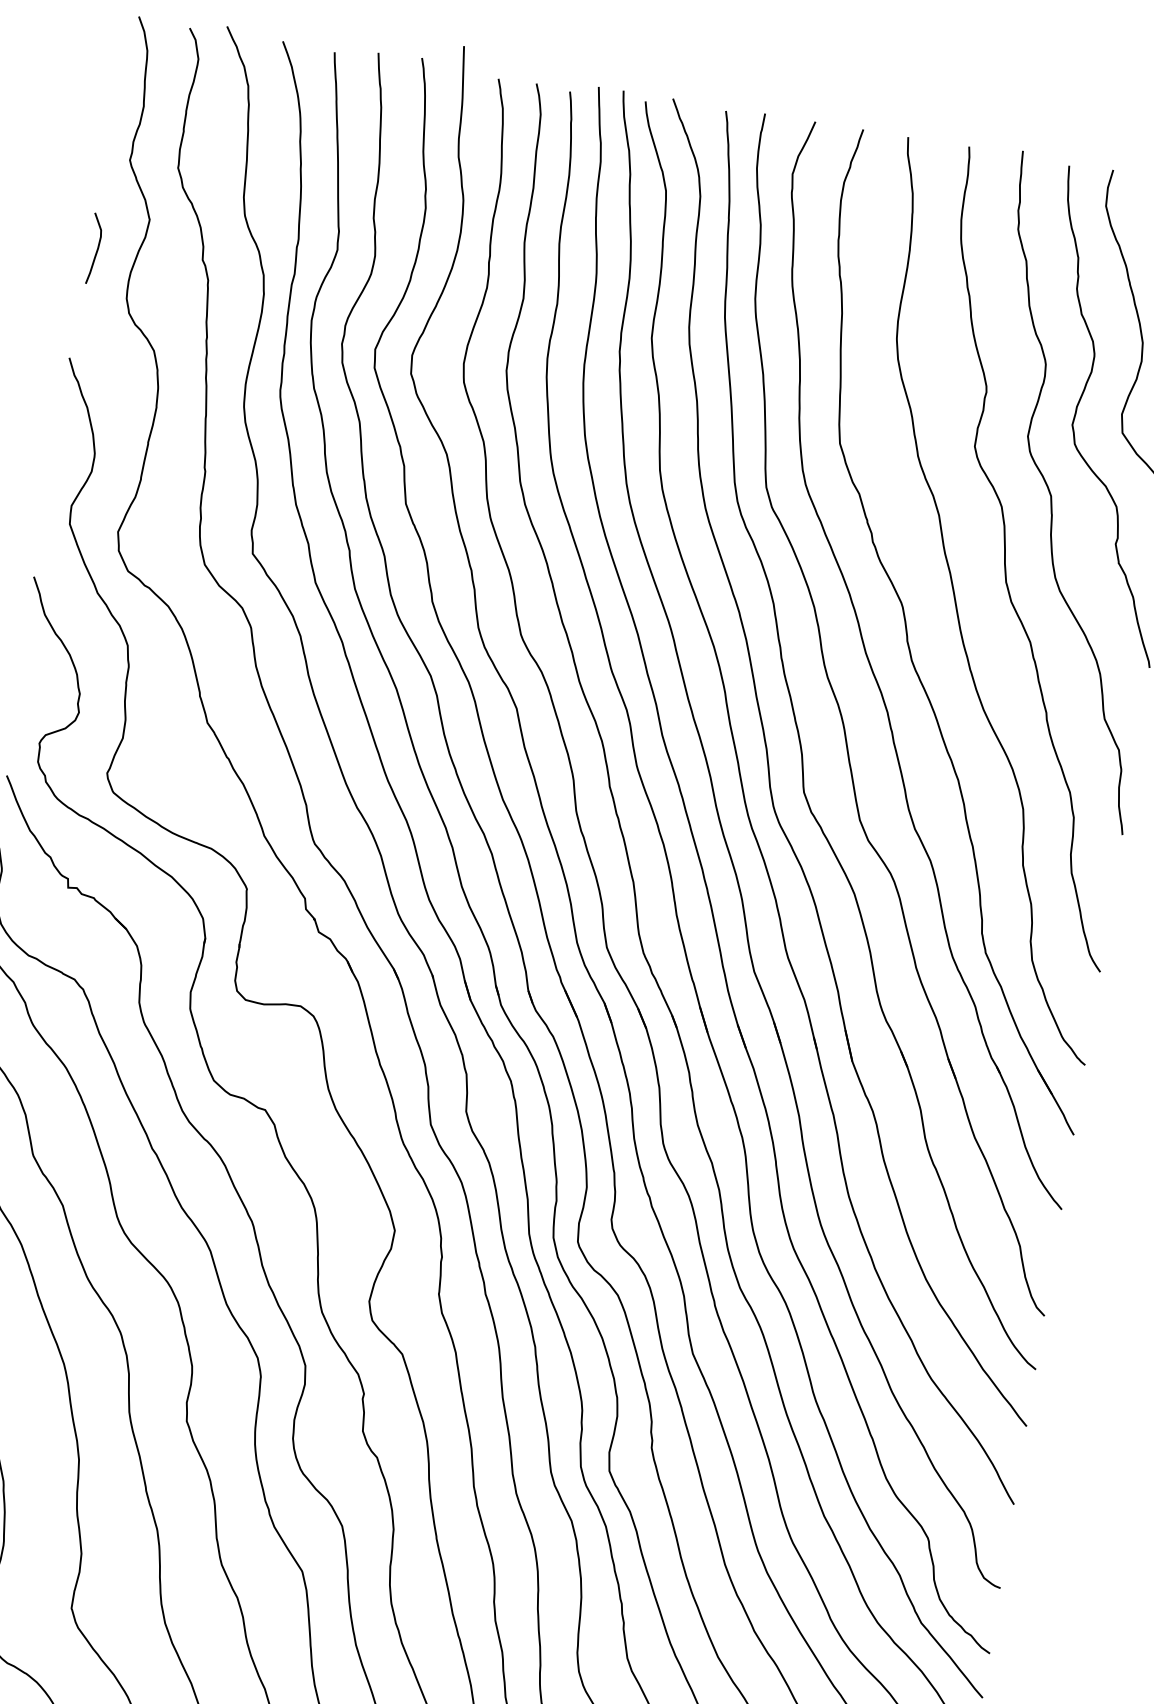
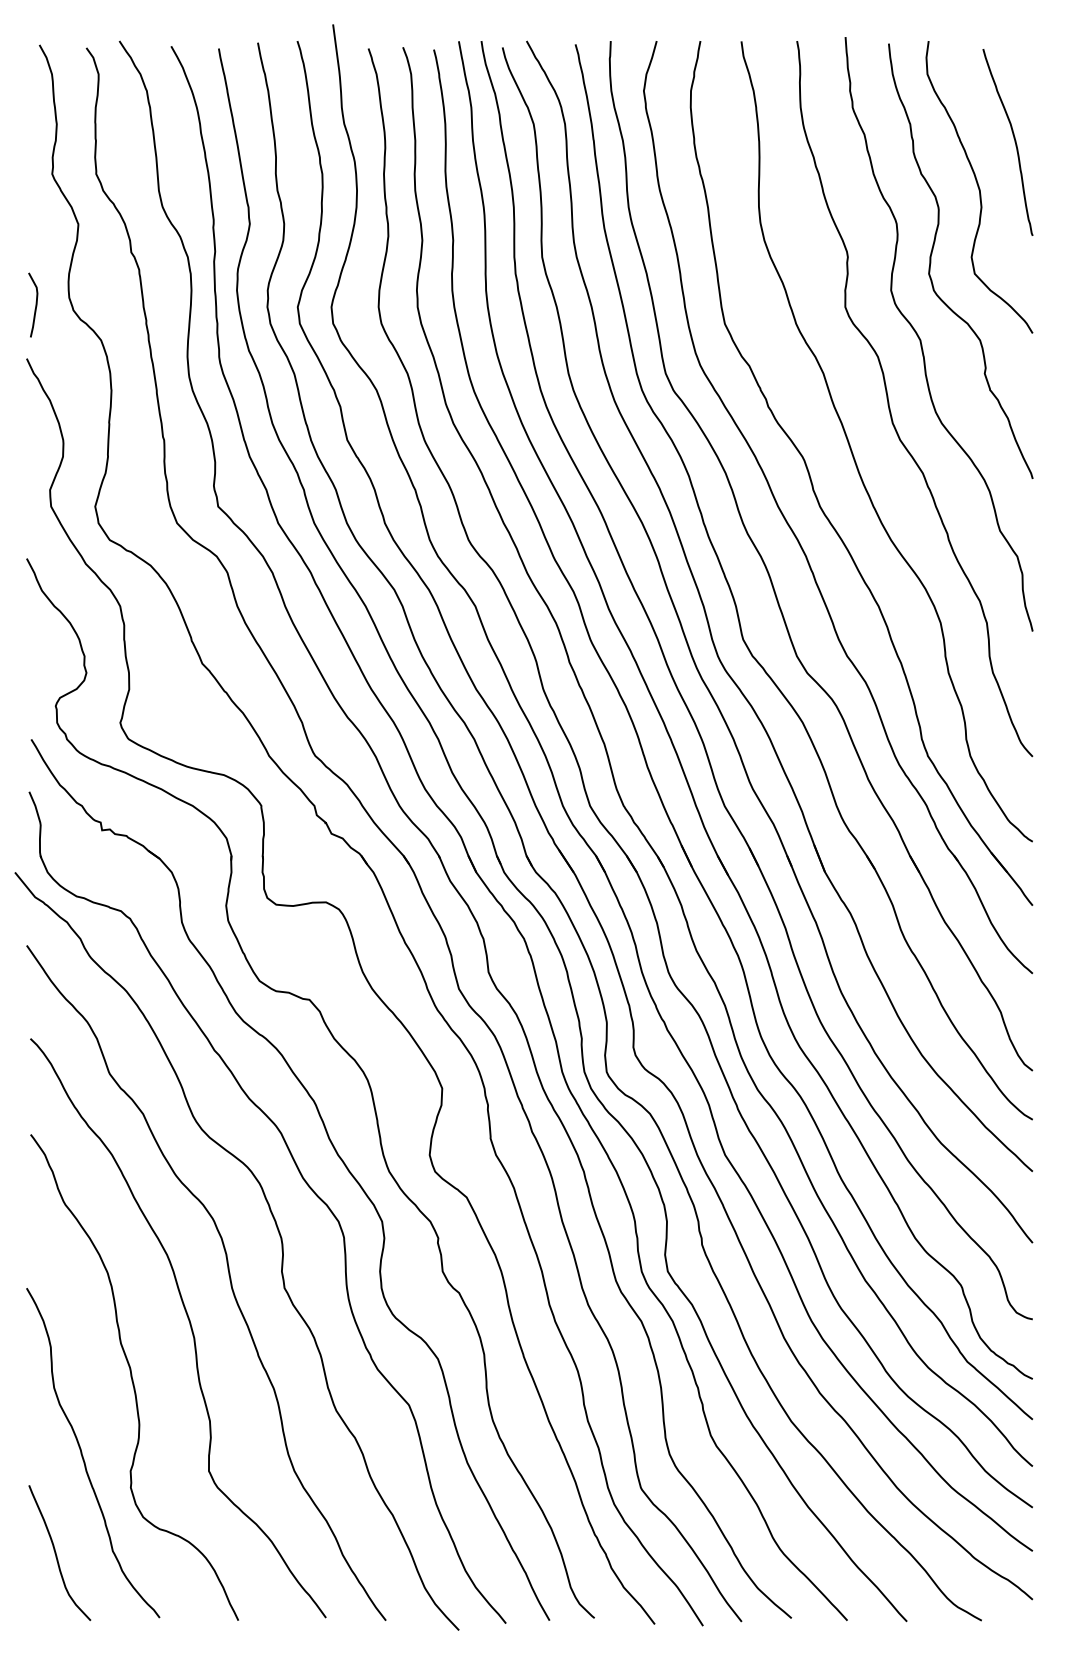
curve: (96, 248) -> (35, 304), moved

